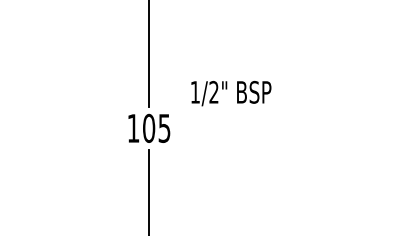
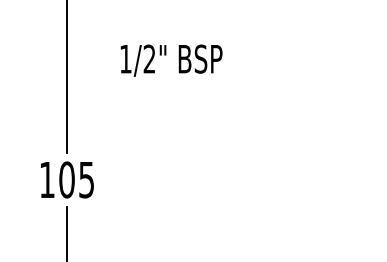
text: (231, 93) -> (171, 60), moved

